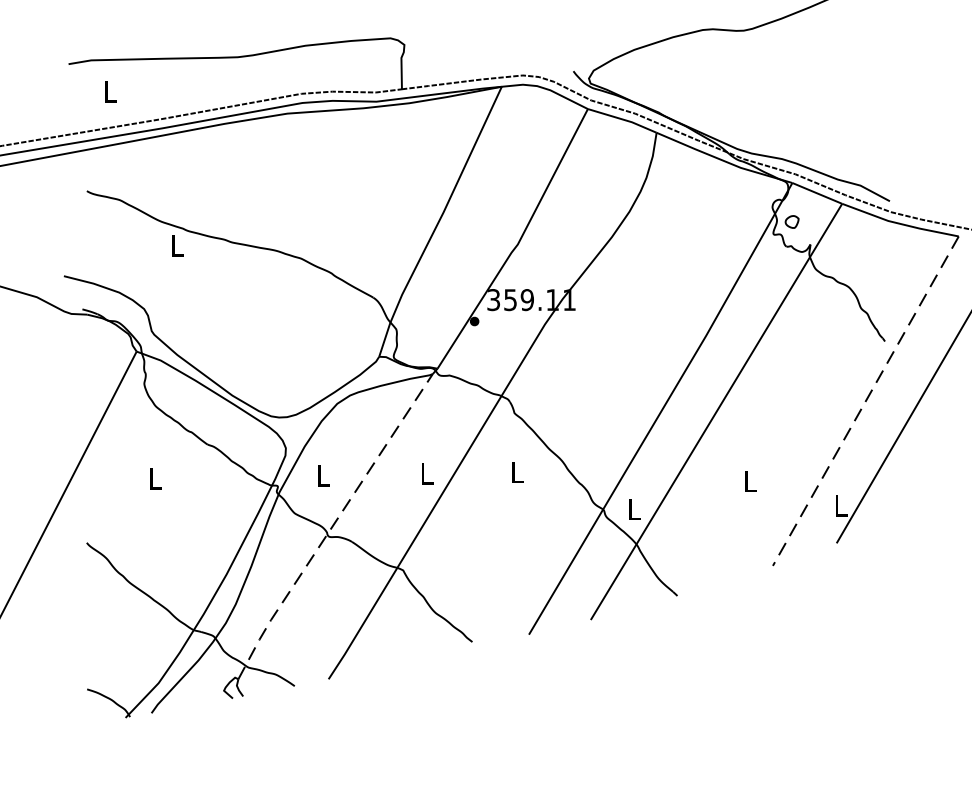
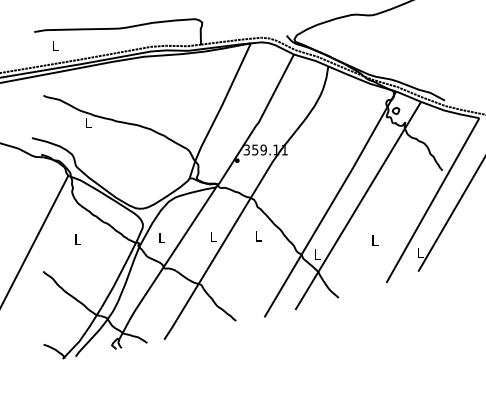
line: (864, 400) -> (432, 200), dashed -> solid
line: (333, 526) -> (166, 263), dashed -> solid

